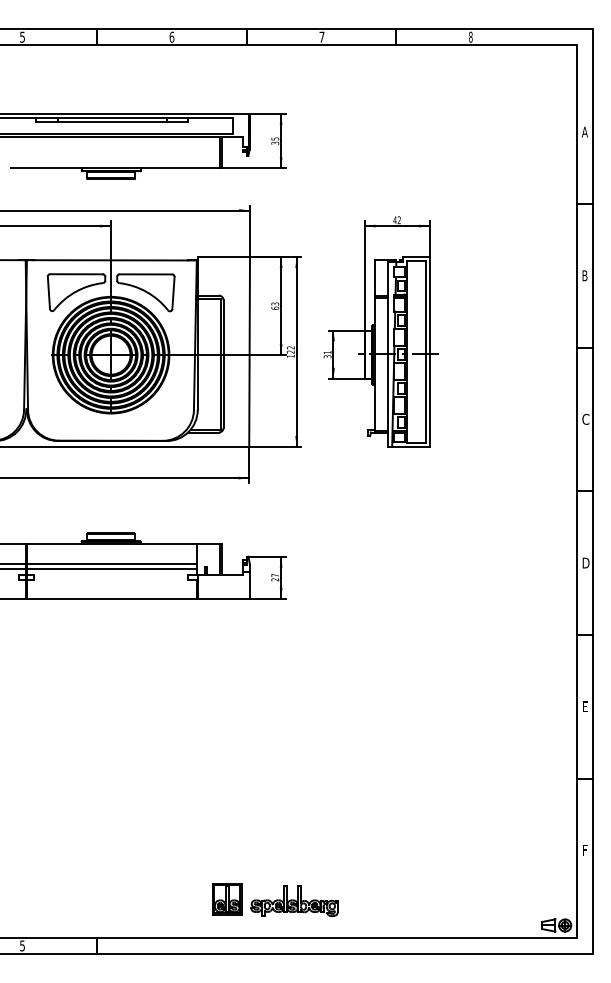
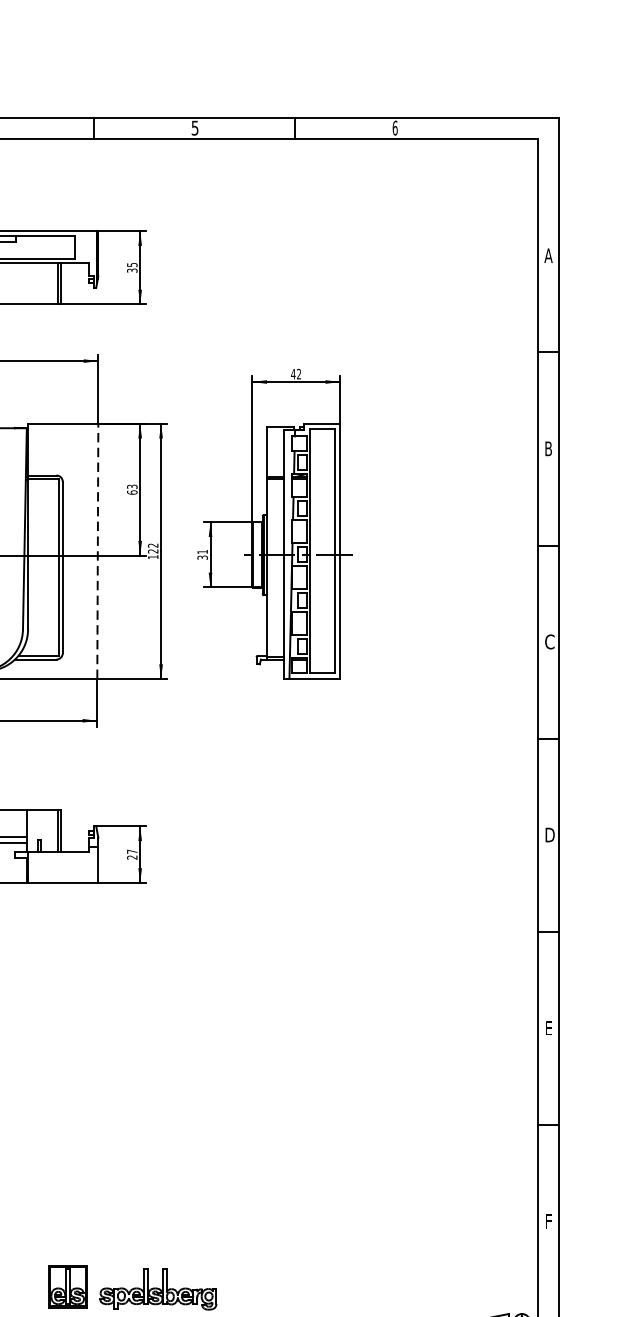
text: (321, 36) -> (194, 127), 7 -> 5
text: (470, 36) -> (394, 127), 8 -> 6
line: (249, 352) -> (97, 551), solid -> dashed

